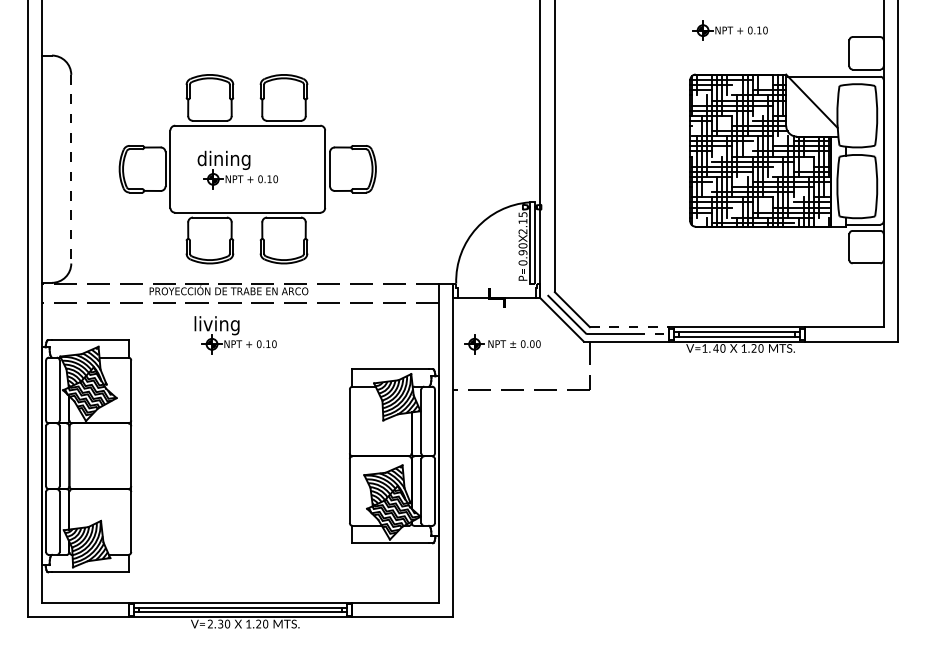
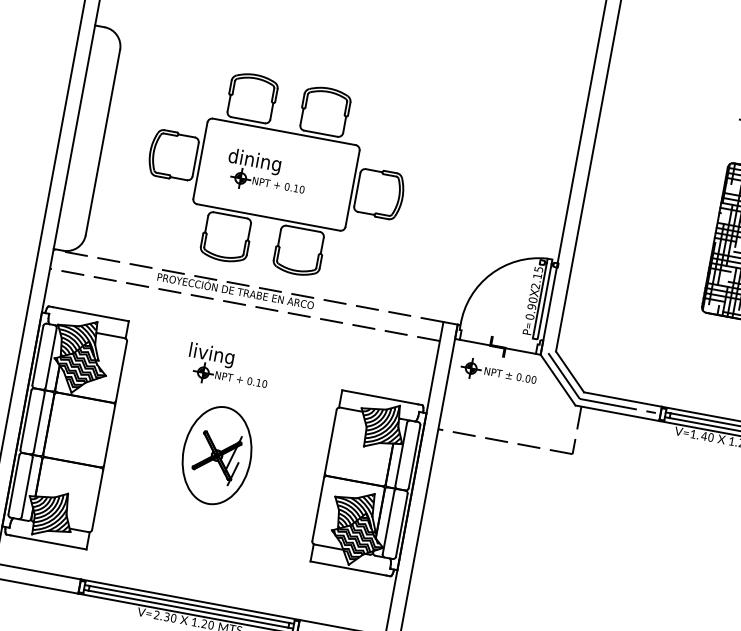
line: (71, 169) -> (103, 142), dashed -> solid
line: (629, 327) -> (622, 399), dashed -> solid
part: (235, 335) -> (228, 368), moved
part: (502, 344) -> (498, 373), moved
part: (240, 456) -> (216, 455), added

